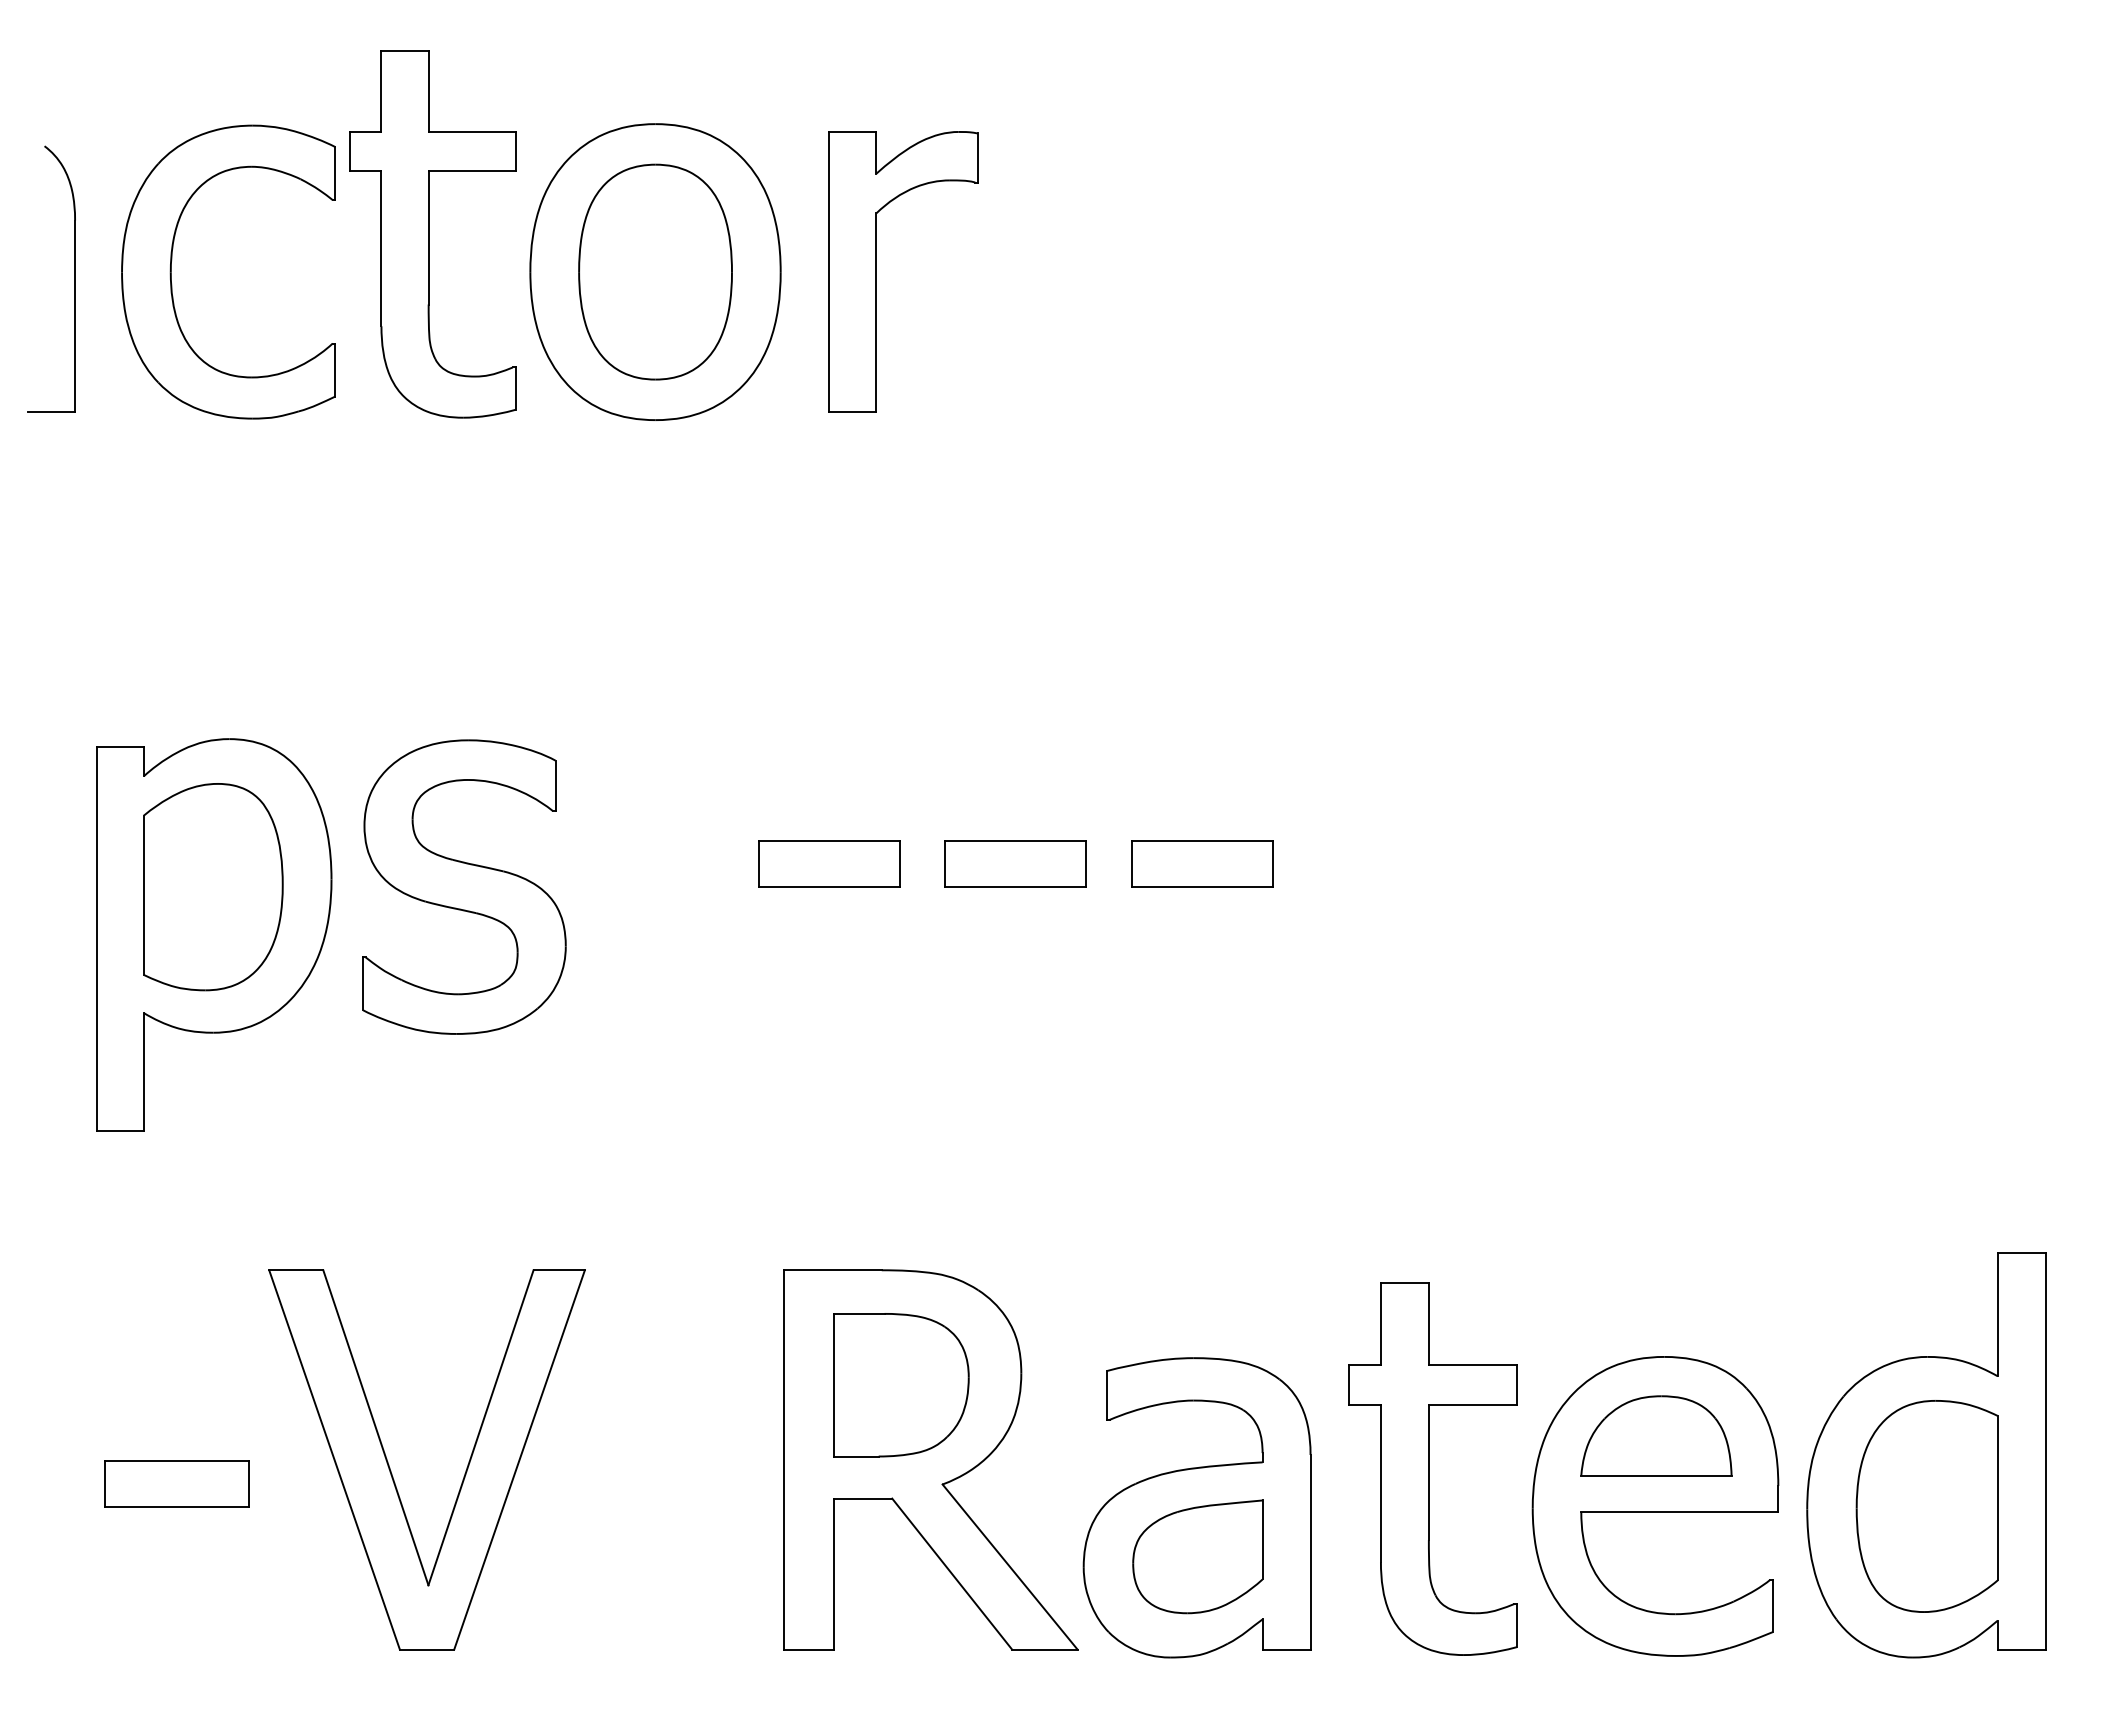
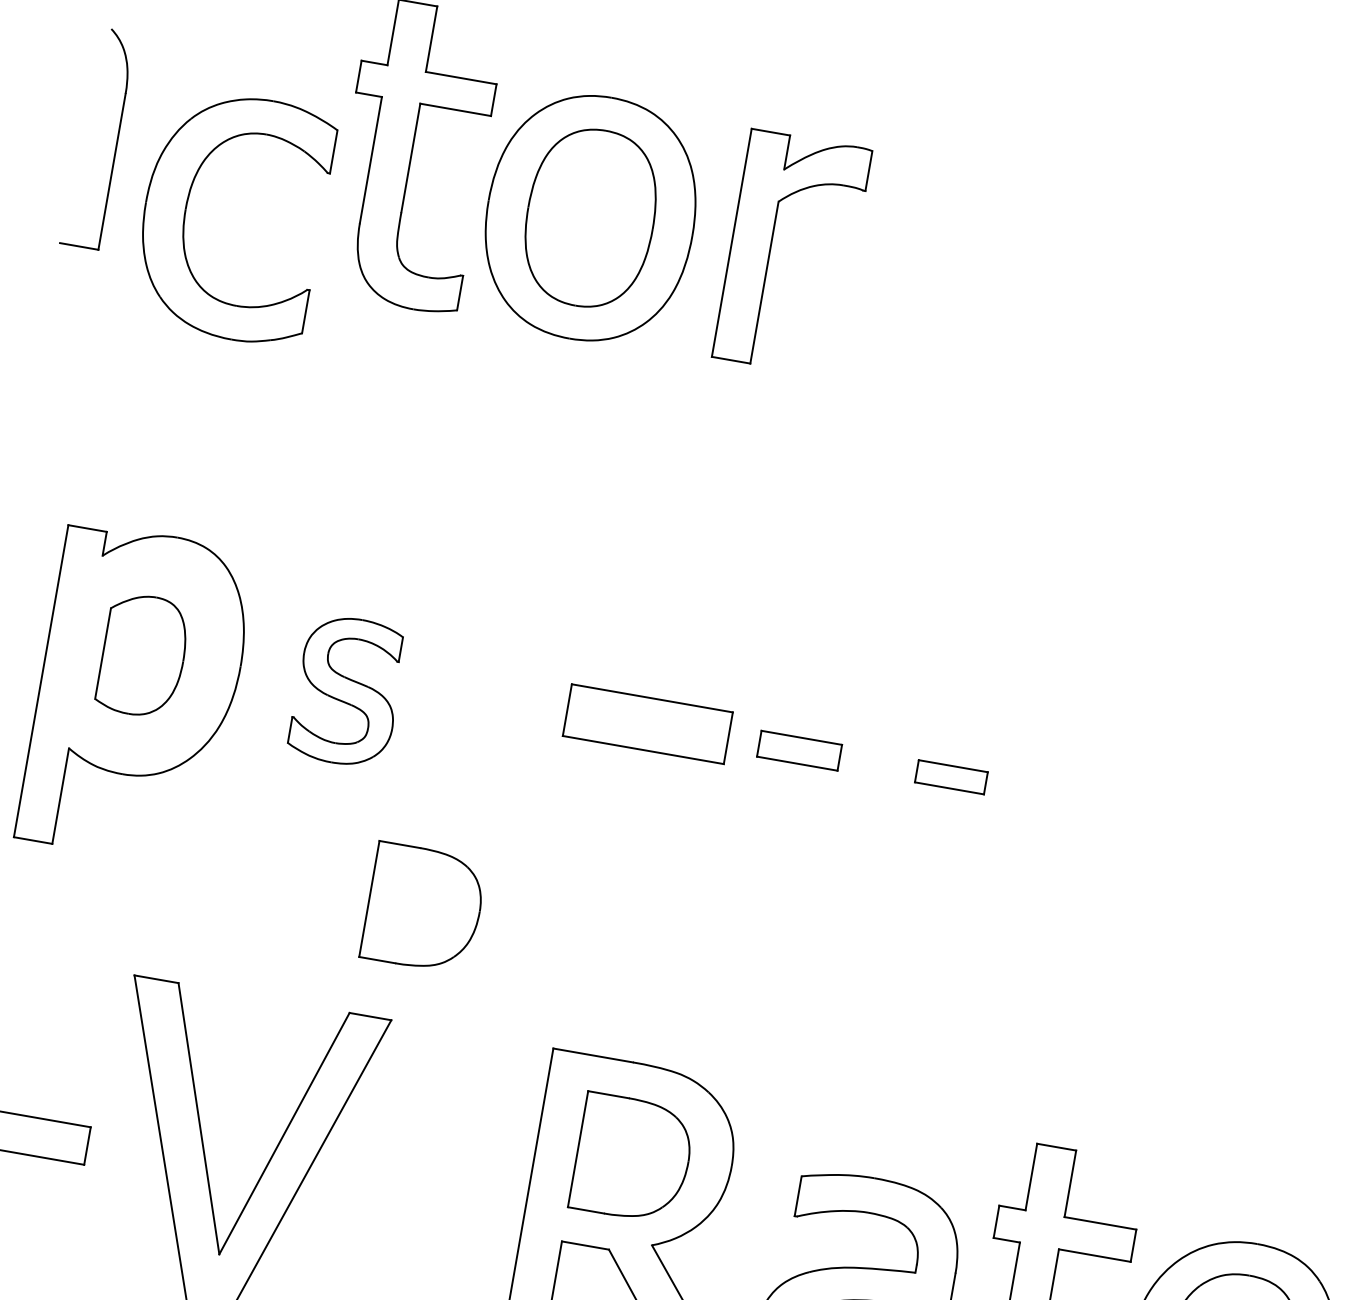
part: (171, 271) -> (186, 208), moved
part: (829, 863) -> (648, 724), size x1.4
part: (1015, 863) -> (799, 750), size x0.7
part: (1202, 863) -> (951, 776), size x0.6
part: (464, 886) -> (347, 690), size x0.6
part: (213, 887) -> (143, 656), size x0.7
part: (600, 1130) -> (423, 908), added

